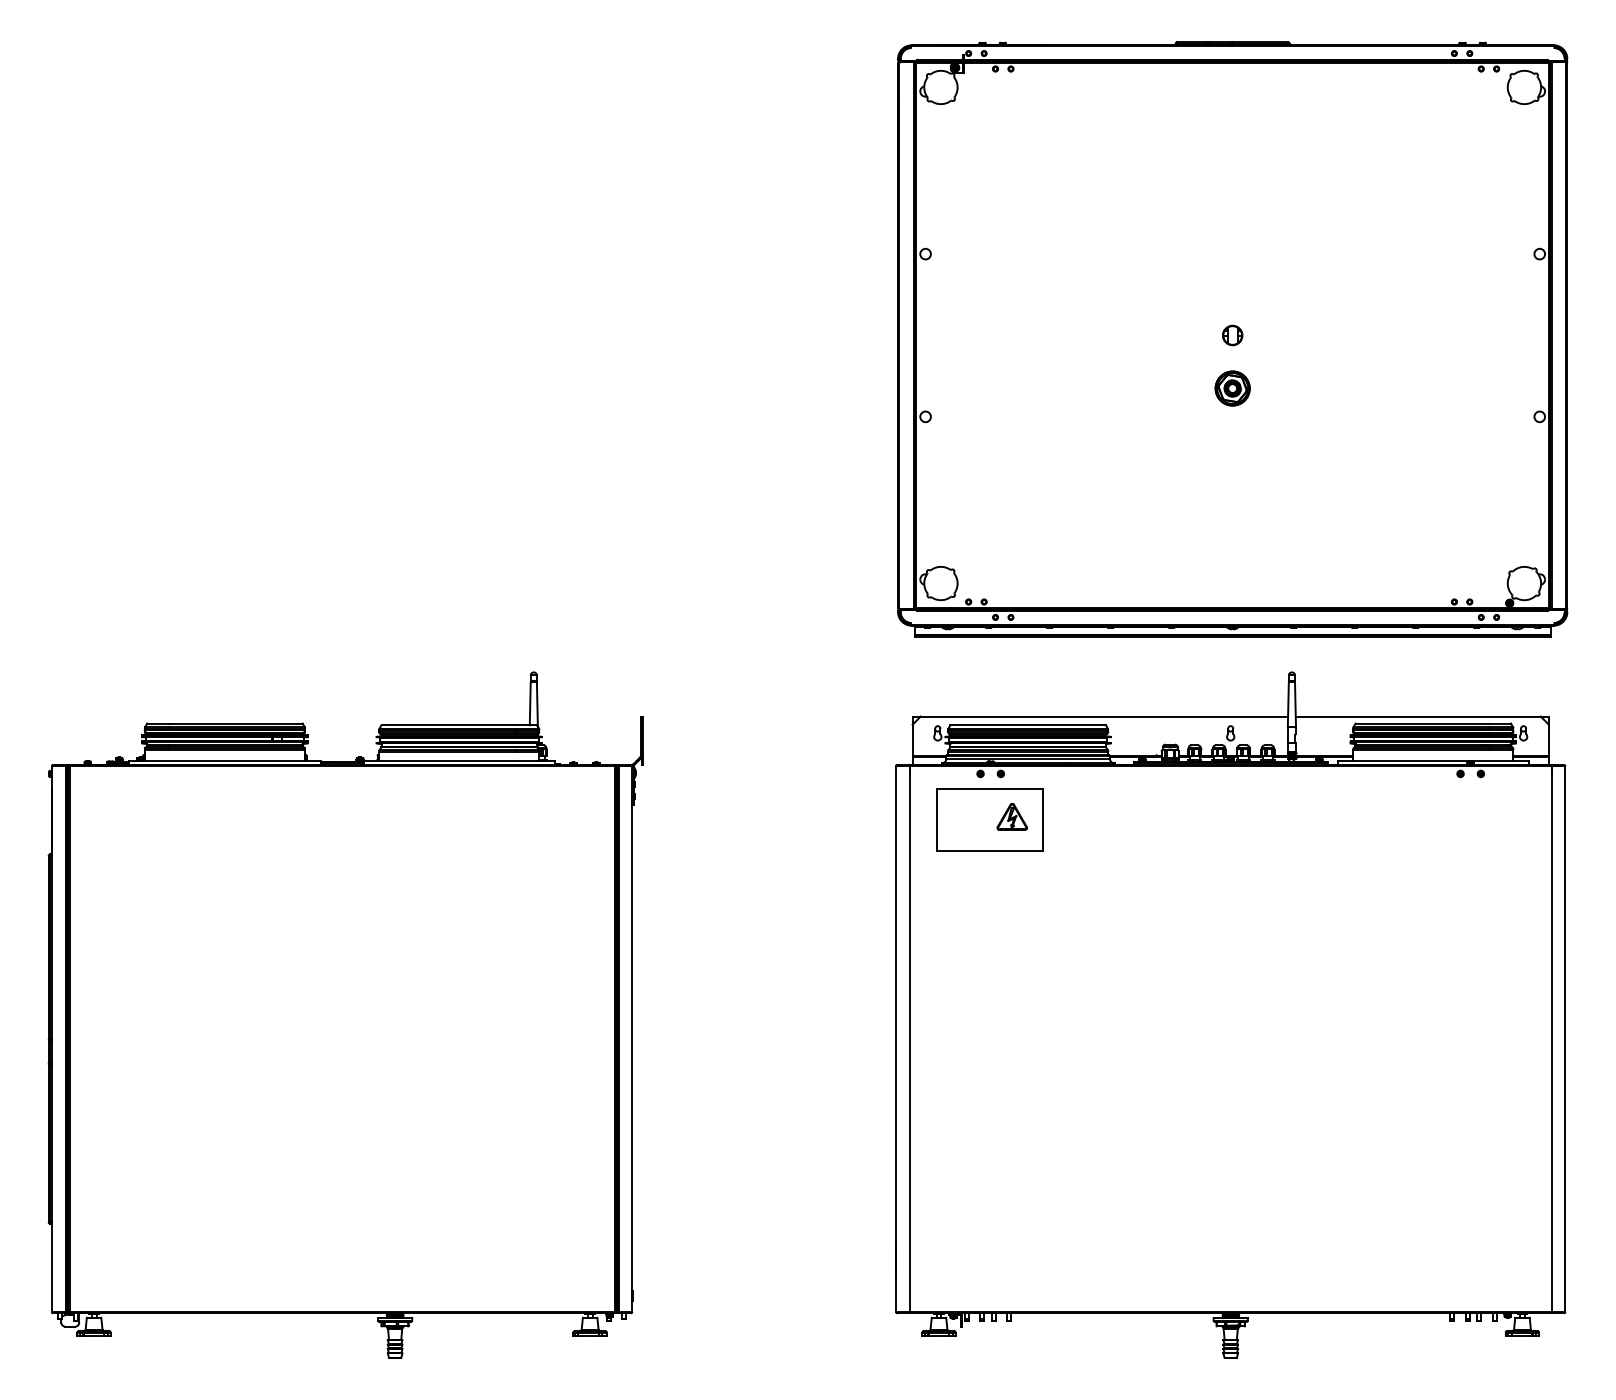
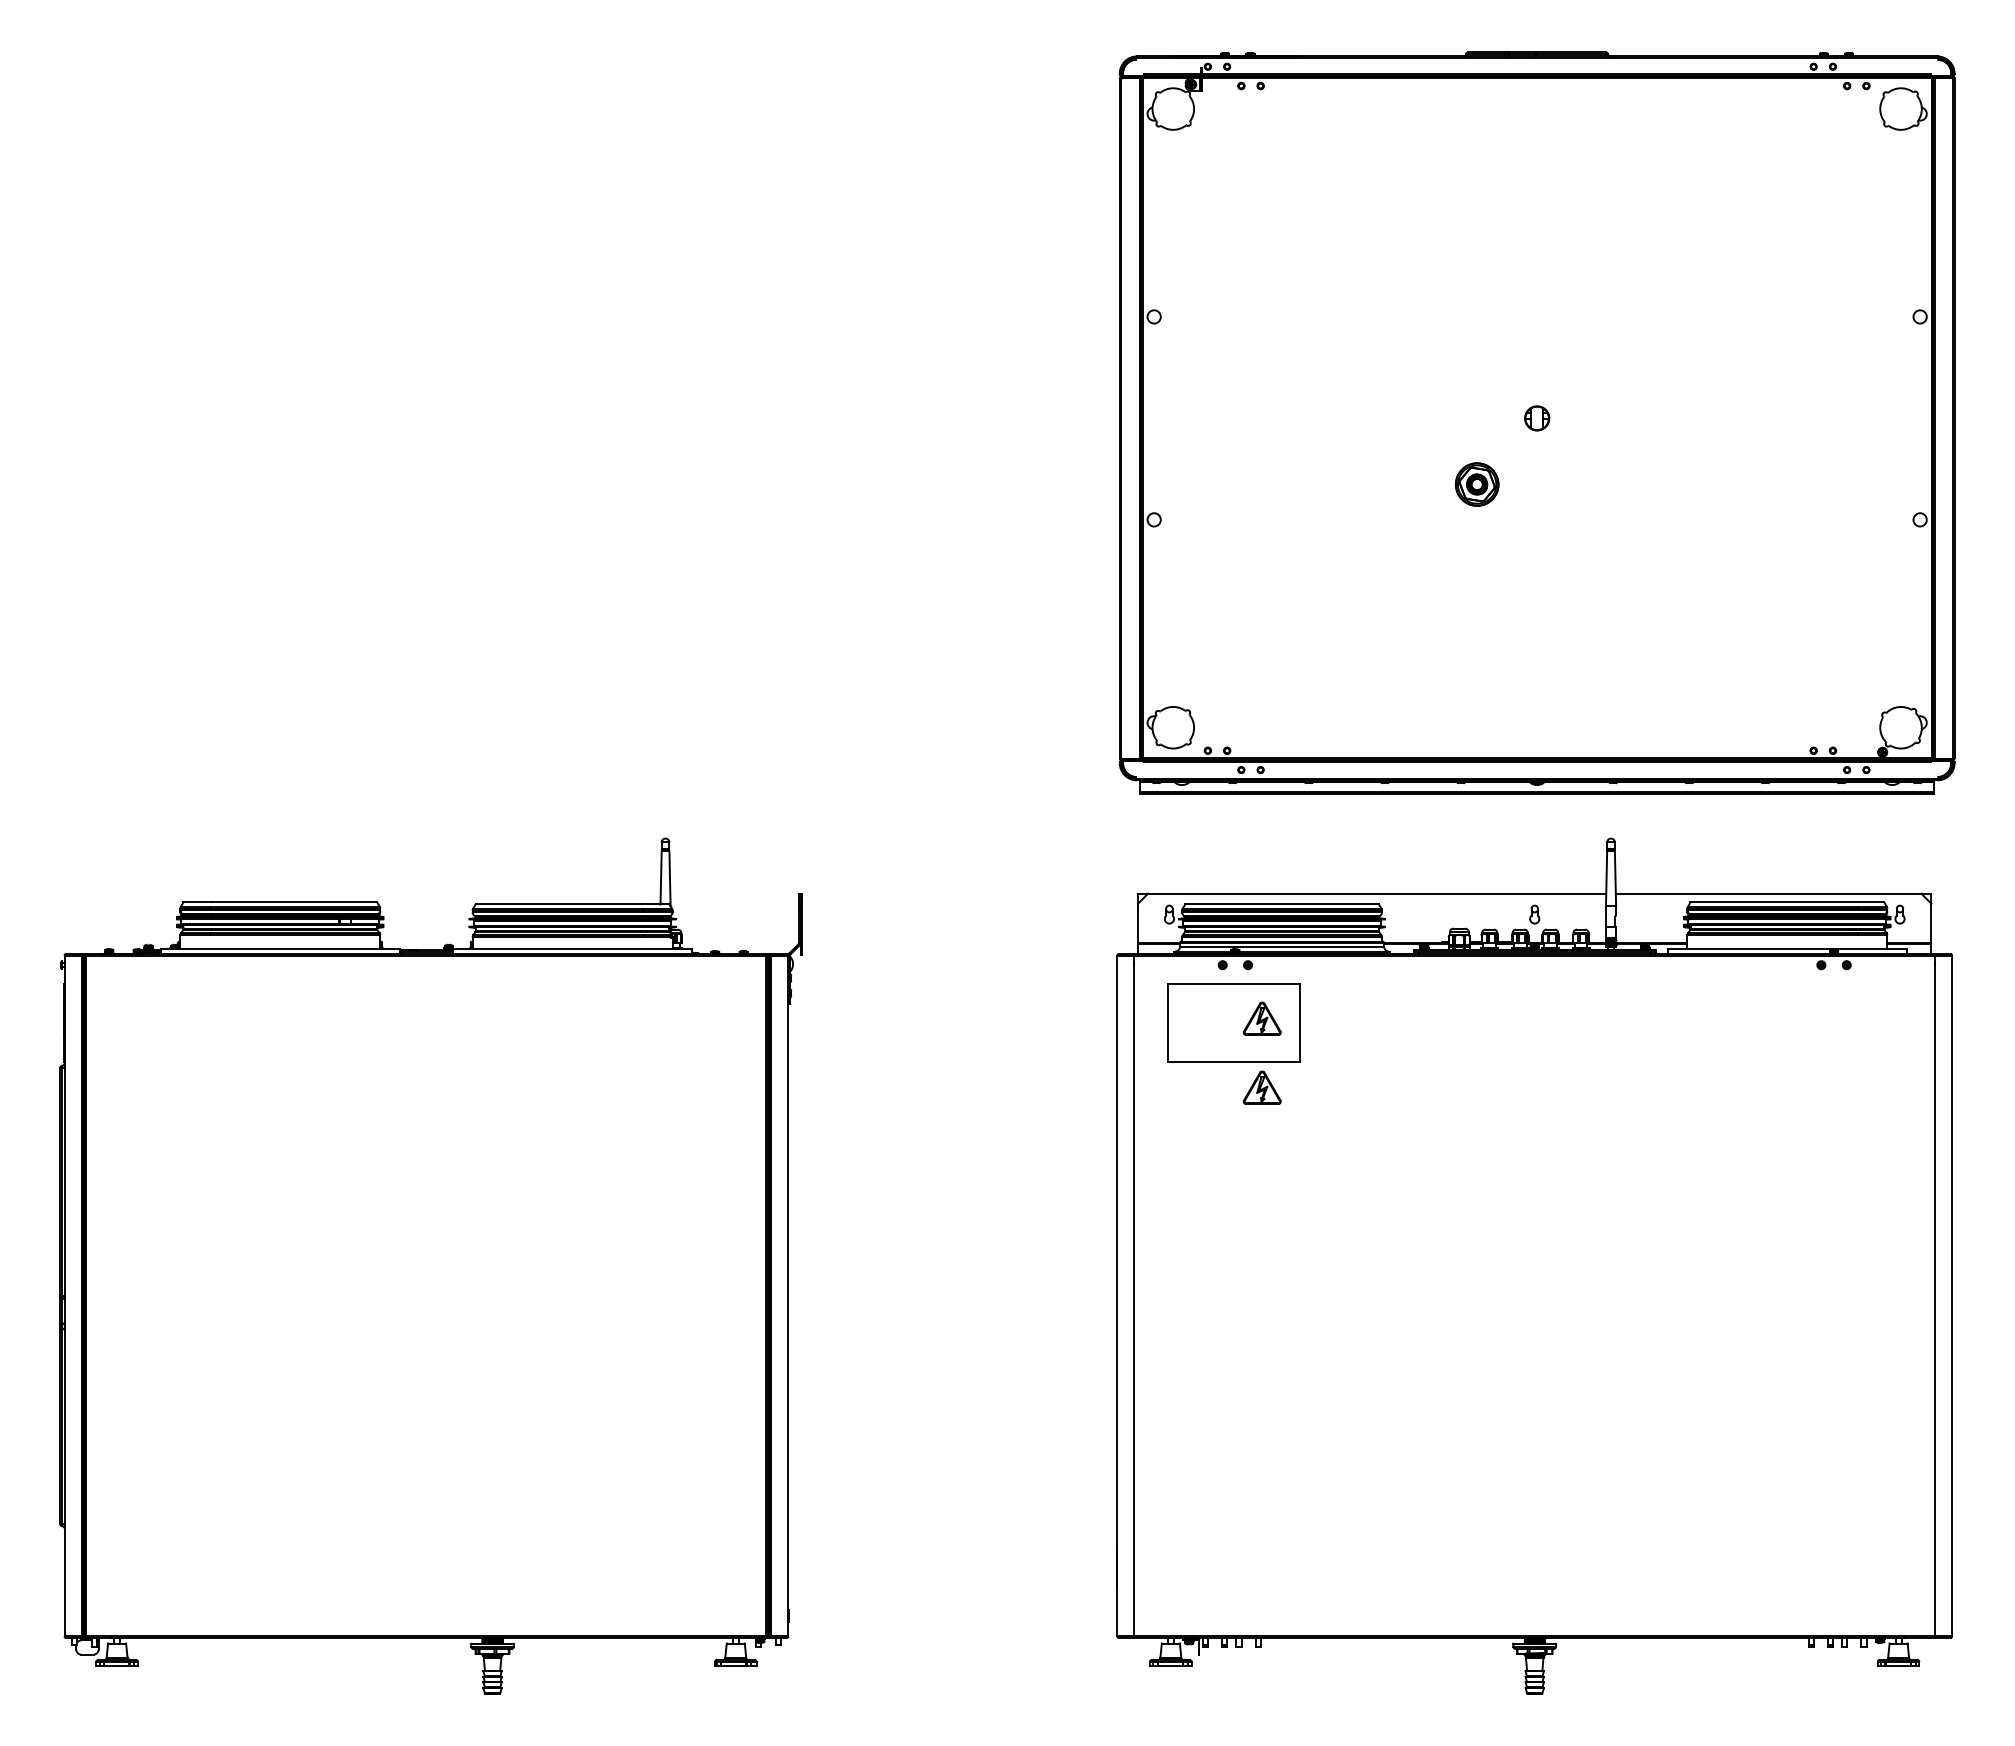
part: (1232, 388) -> (1477, 484), moved
part: (1012, 871) -> (1262, 1087), added

